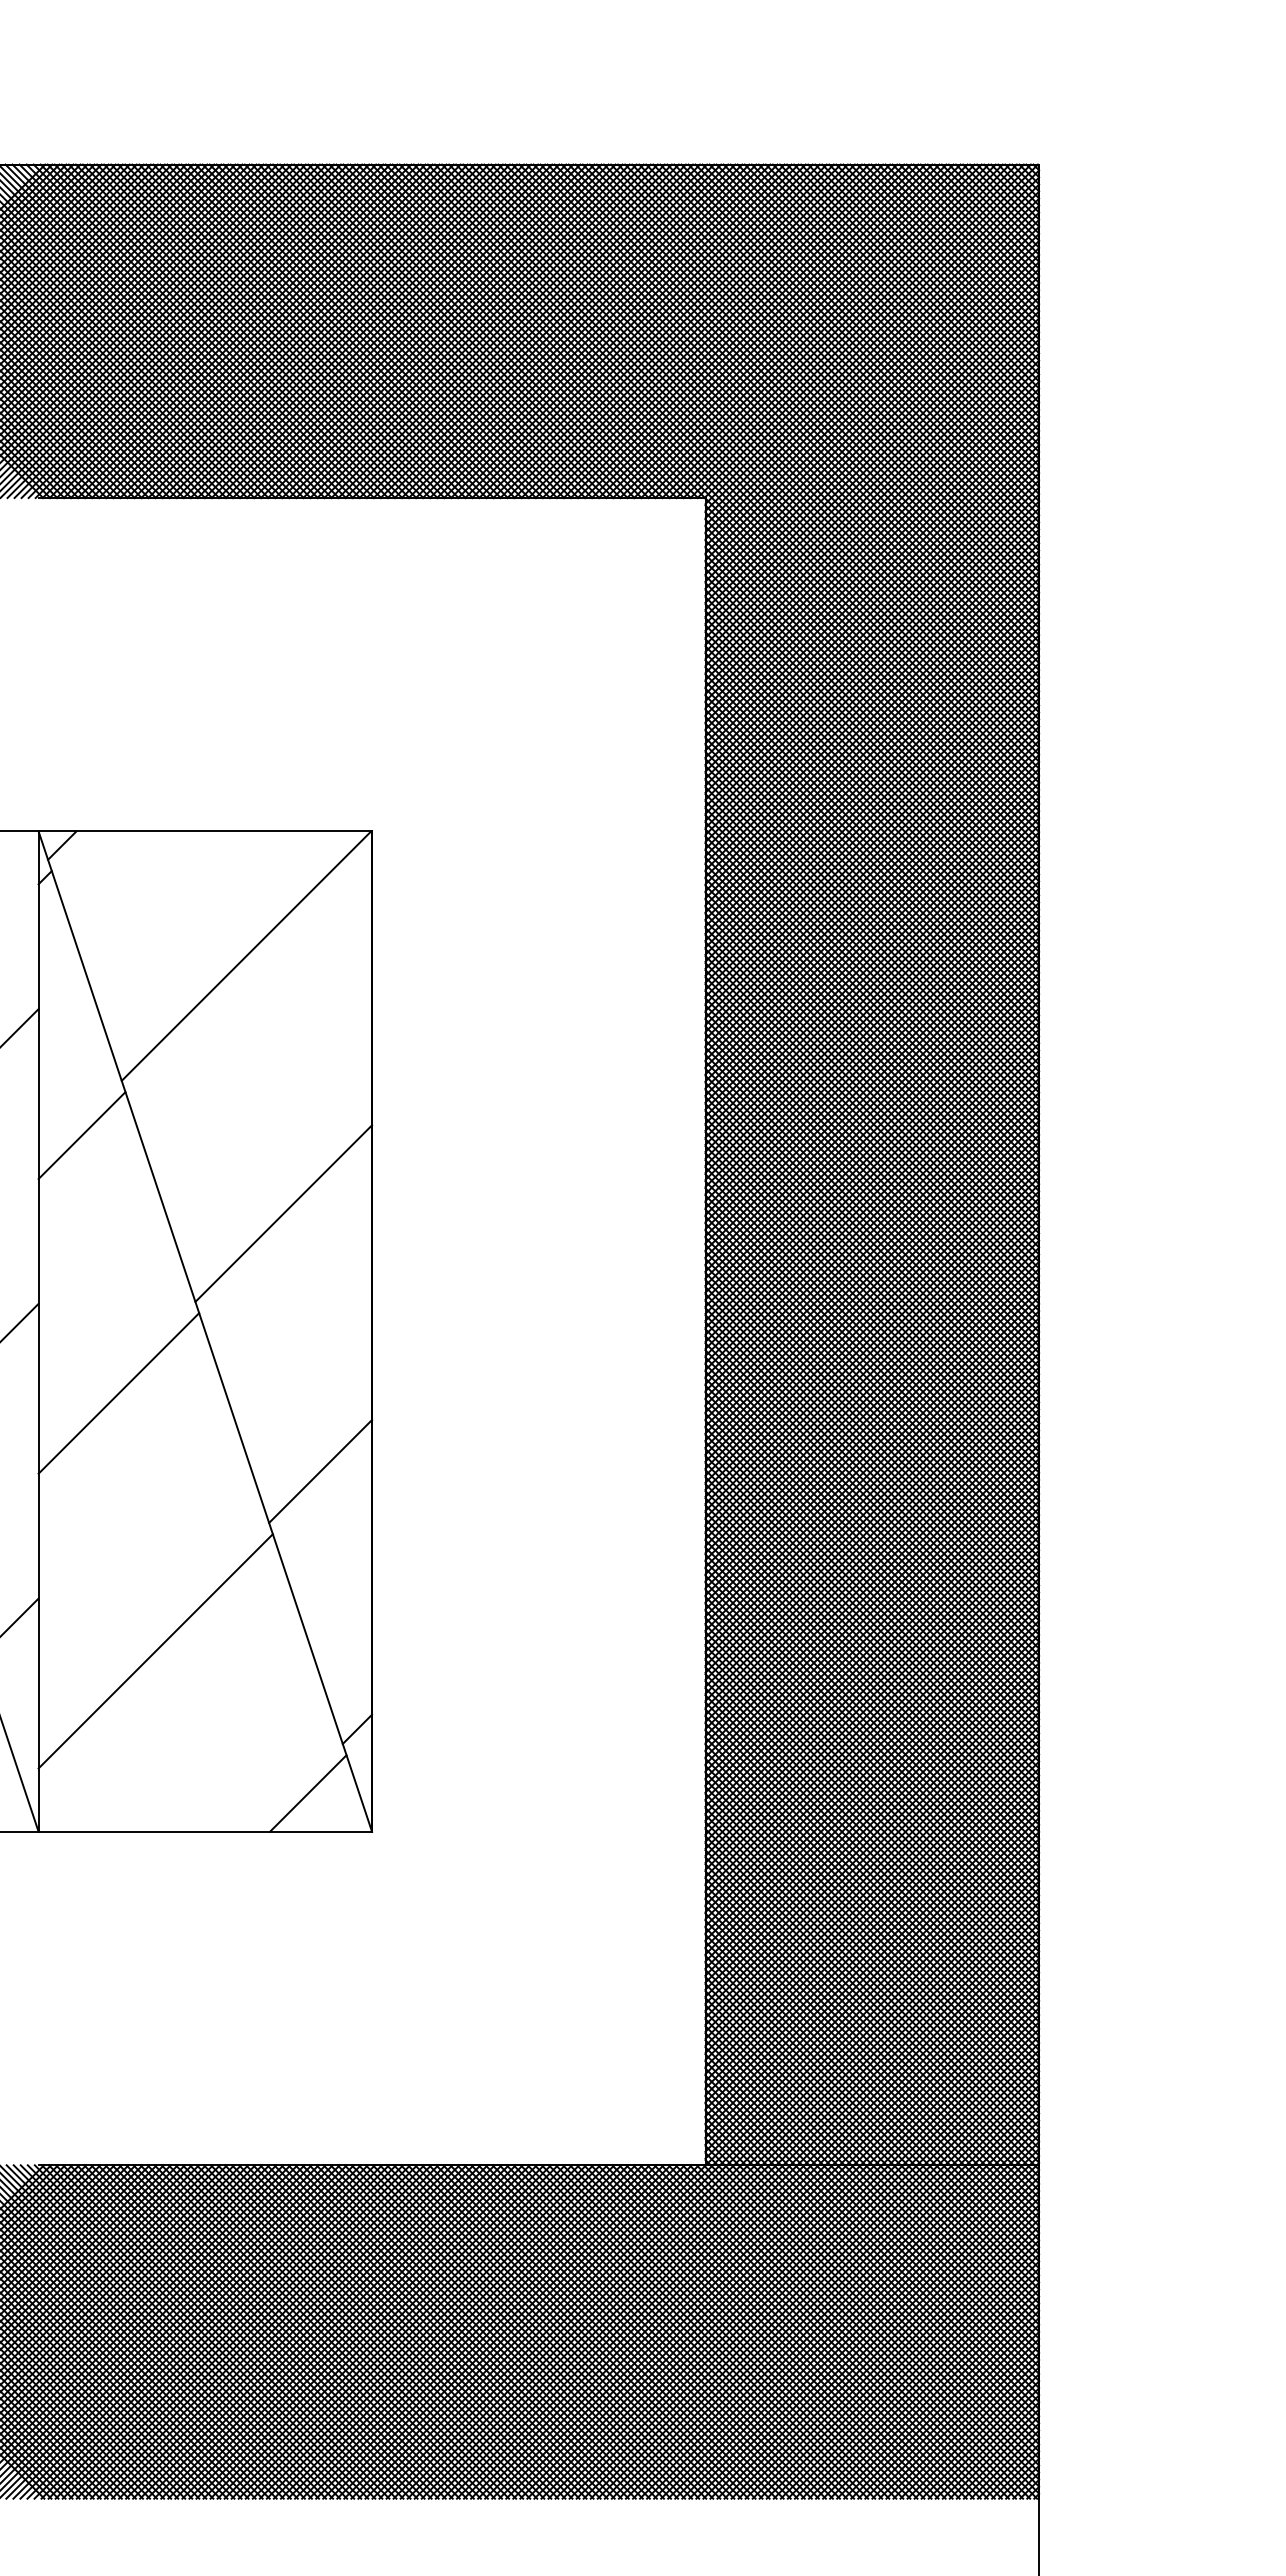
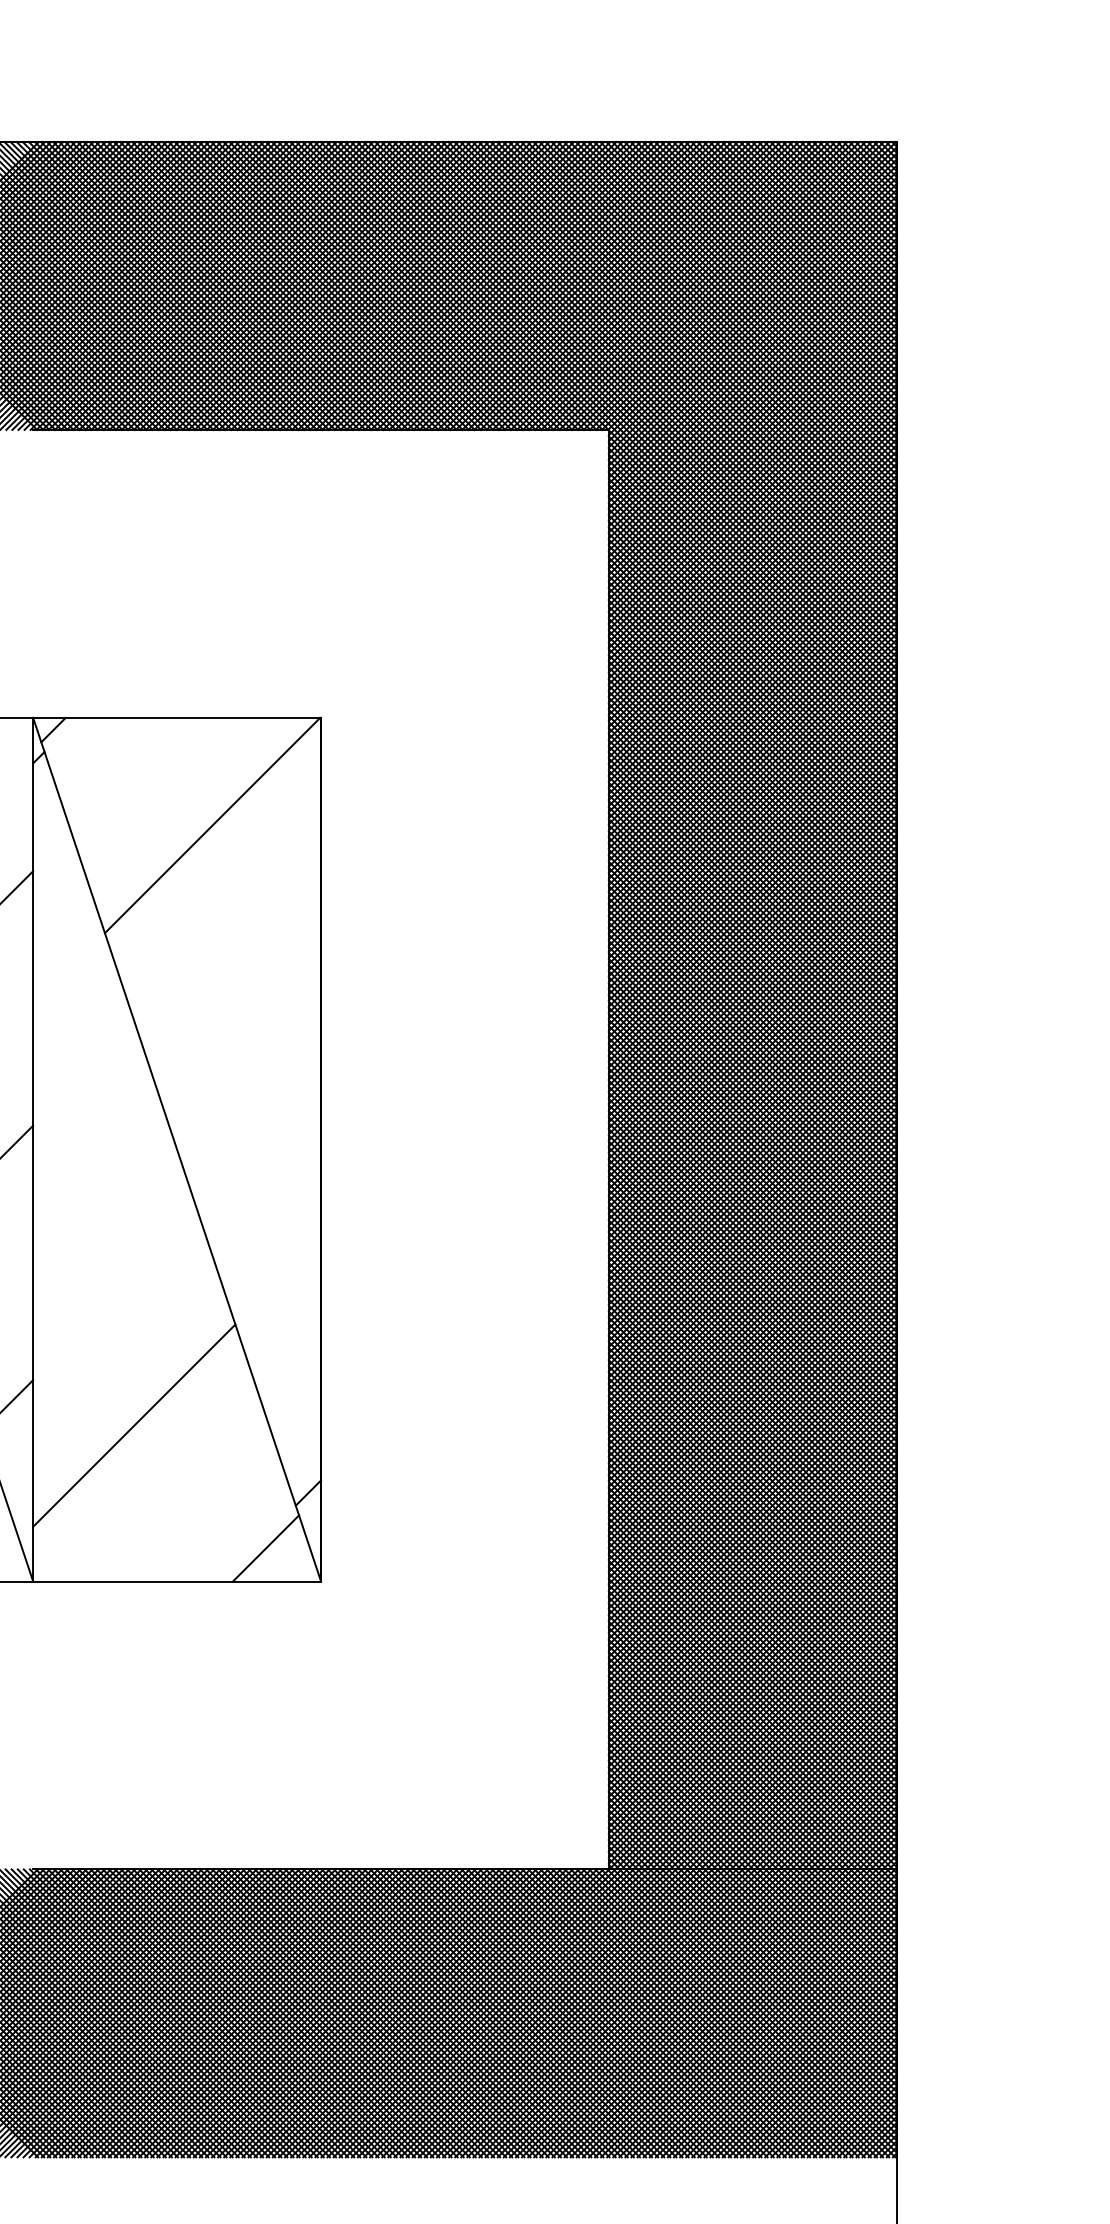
line: (81, 1135) -> (70, 980), removed
line: (283, 1213) -> (244, 1047), removed
line: (118, 1393) -> (102, 1203), removed
line: (320, 1470) -> (276, 1269), removed

